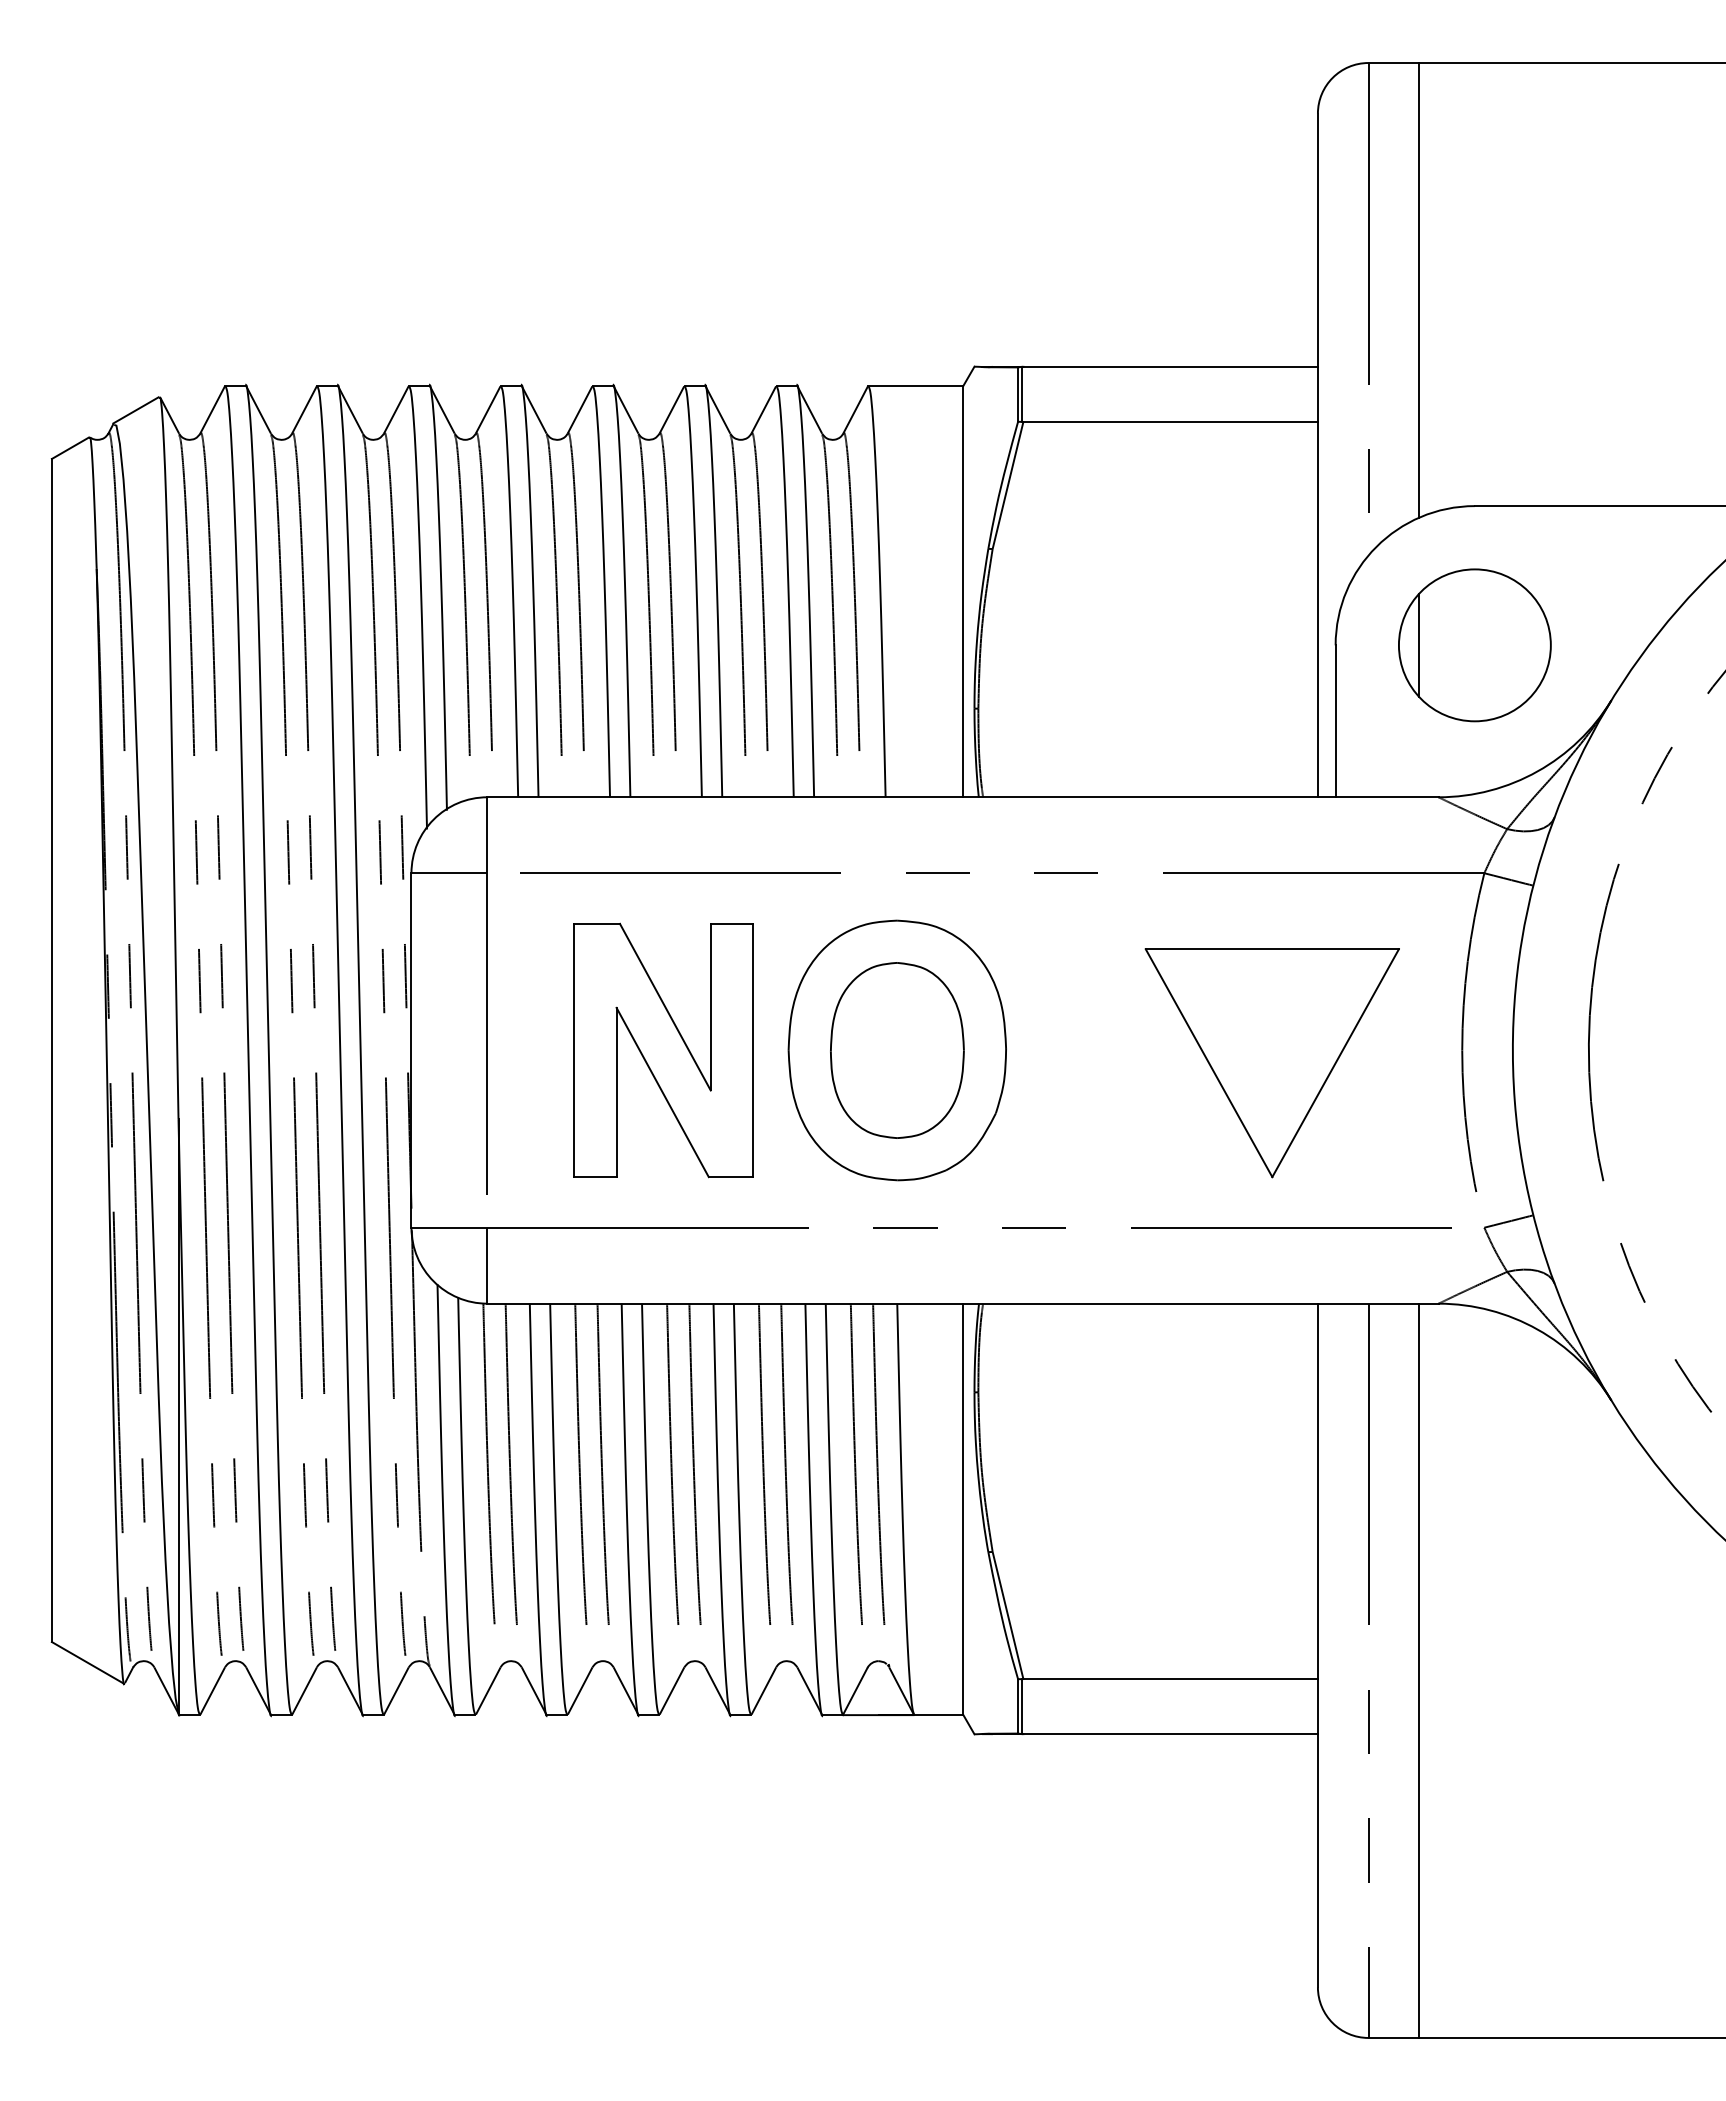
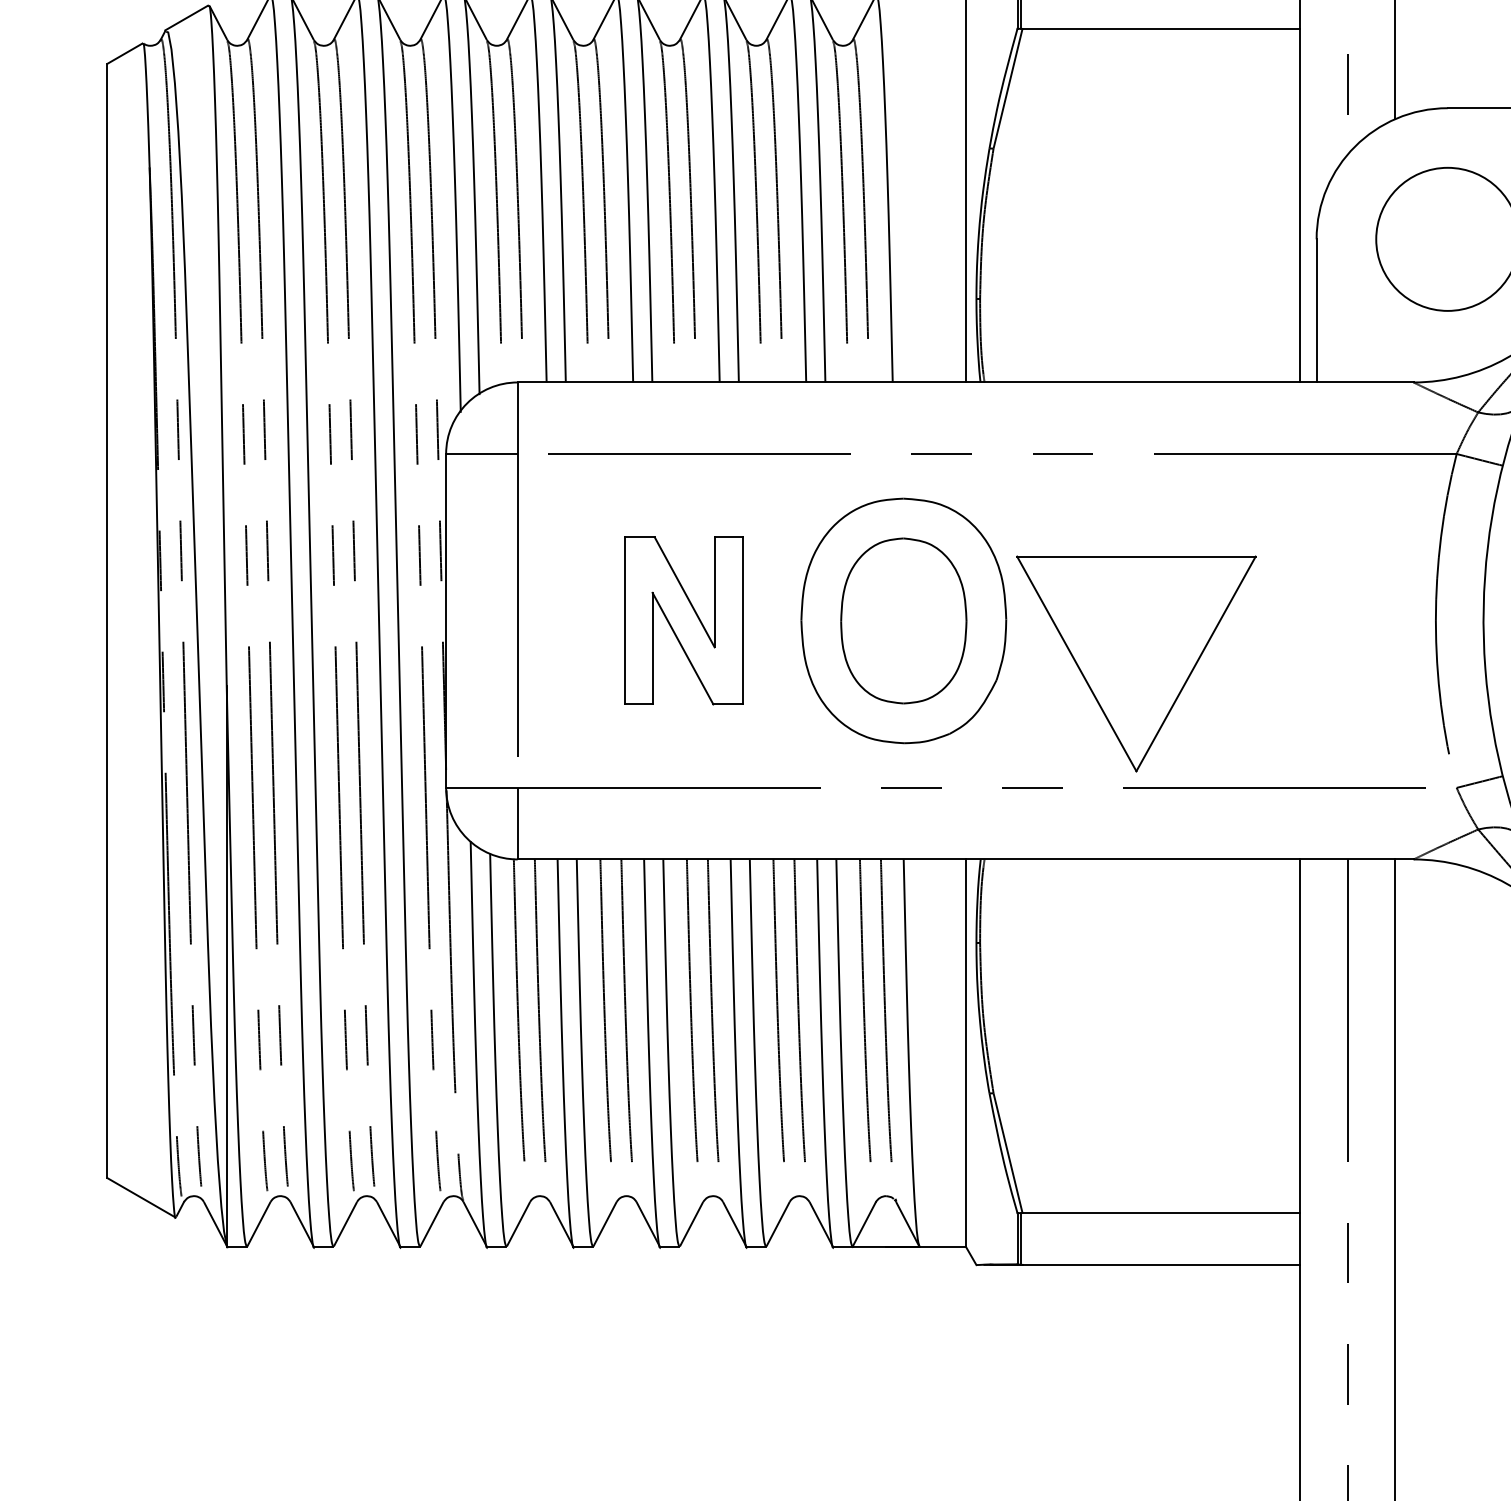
line: (1419, 645) -> (1395, 239), removed
part: (663, 1050) -> (683, 620), size x0.7
part: (1271, 1063) -> (1135, 664), moved

